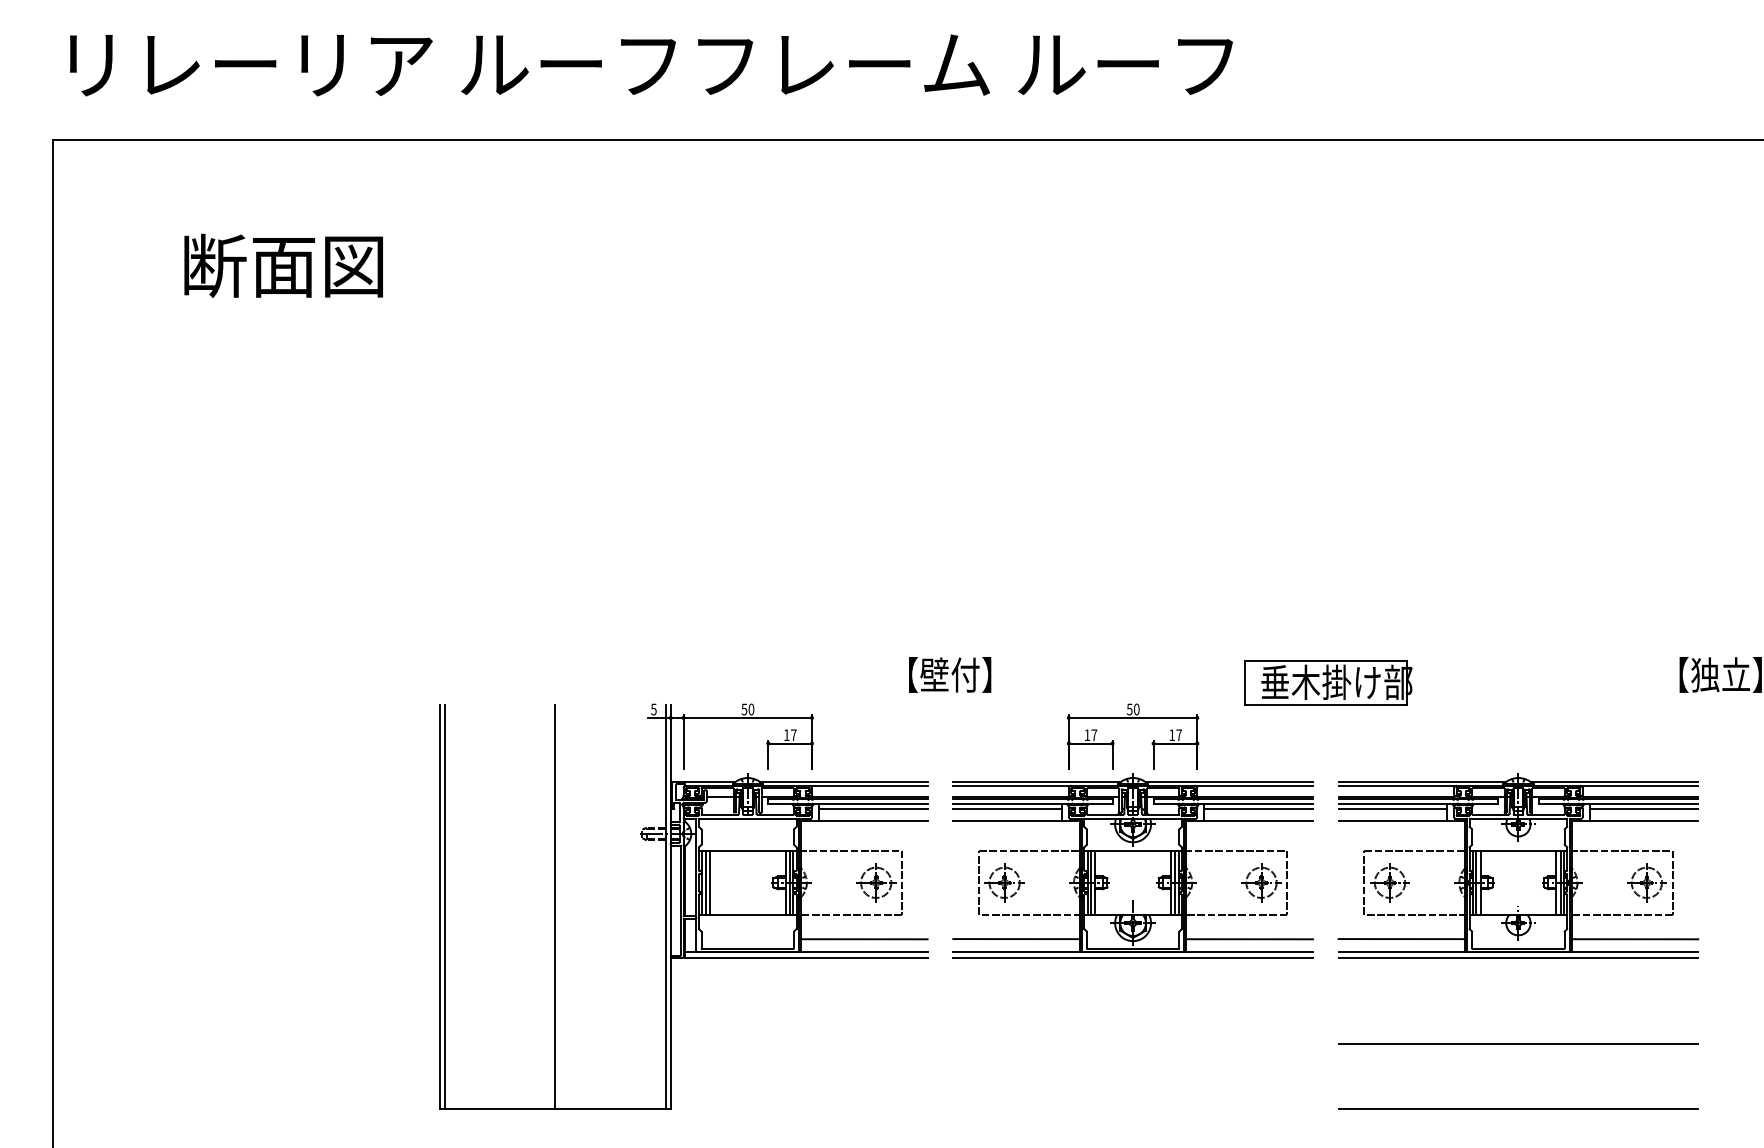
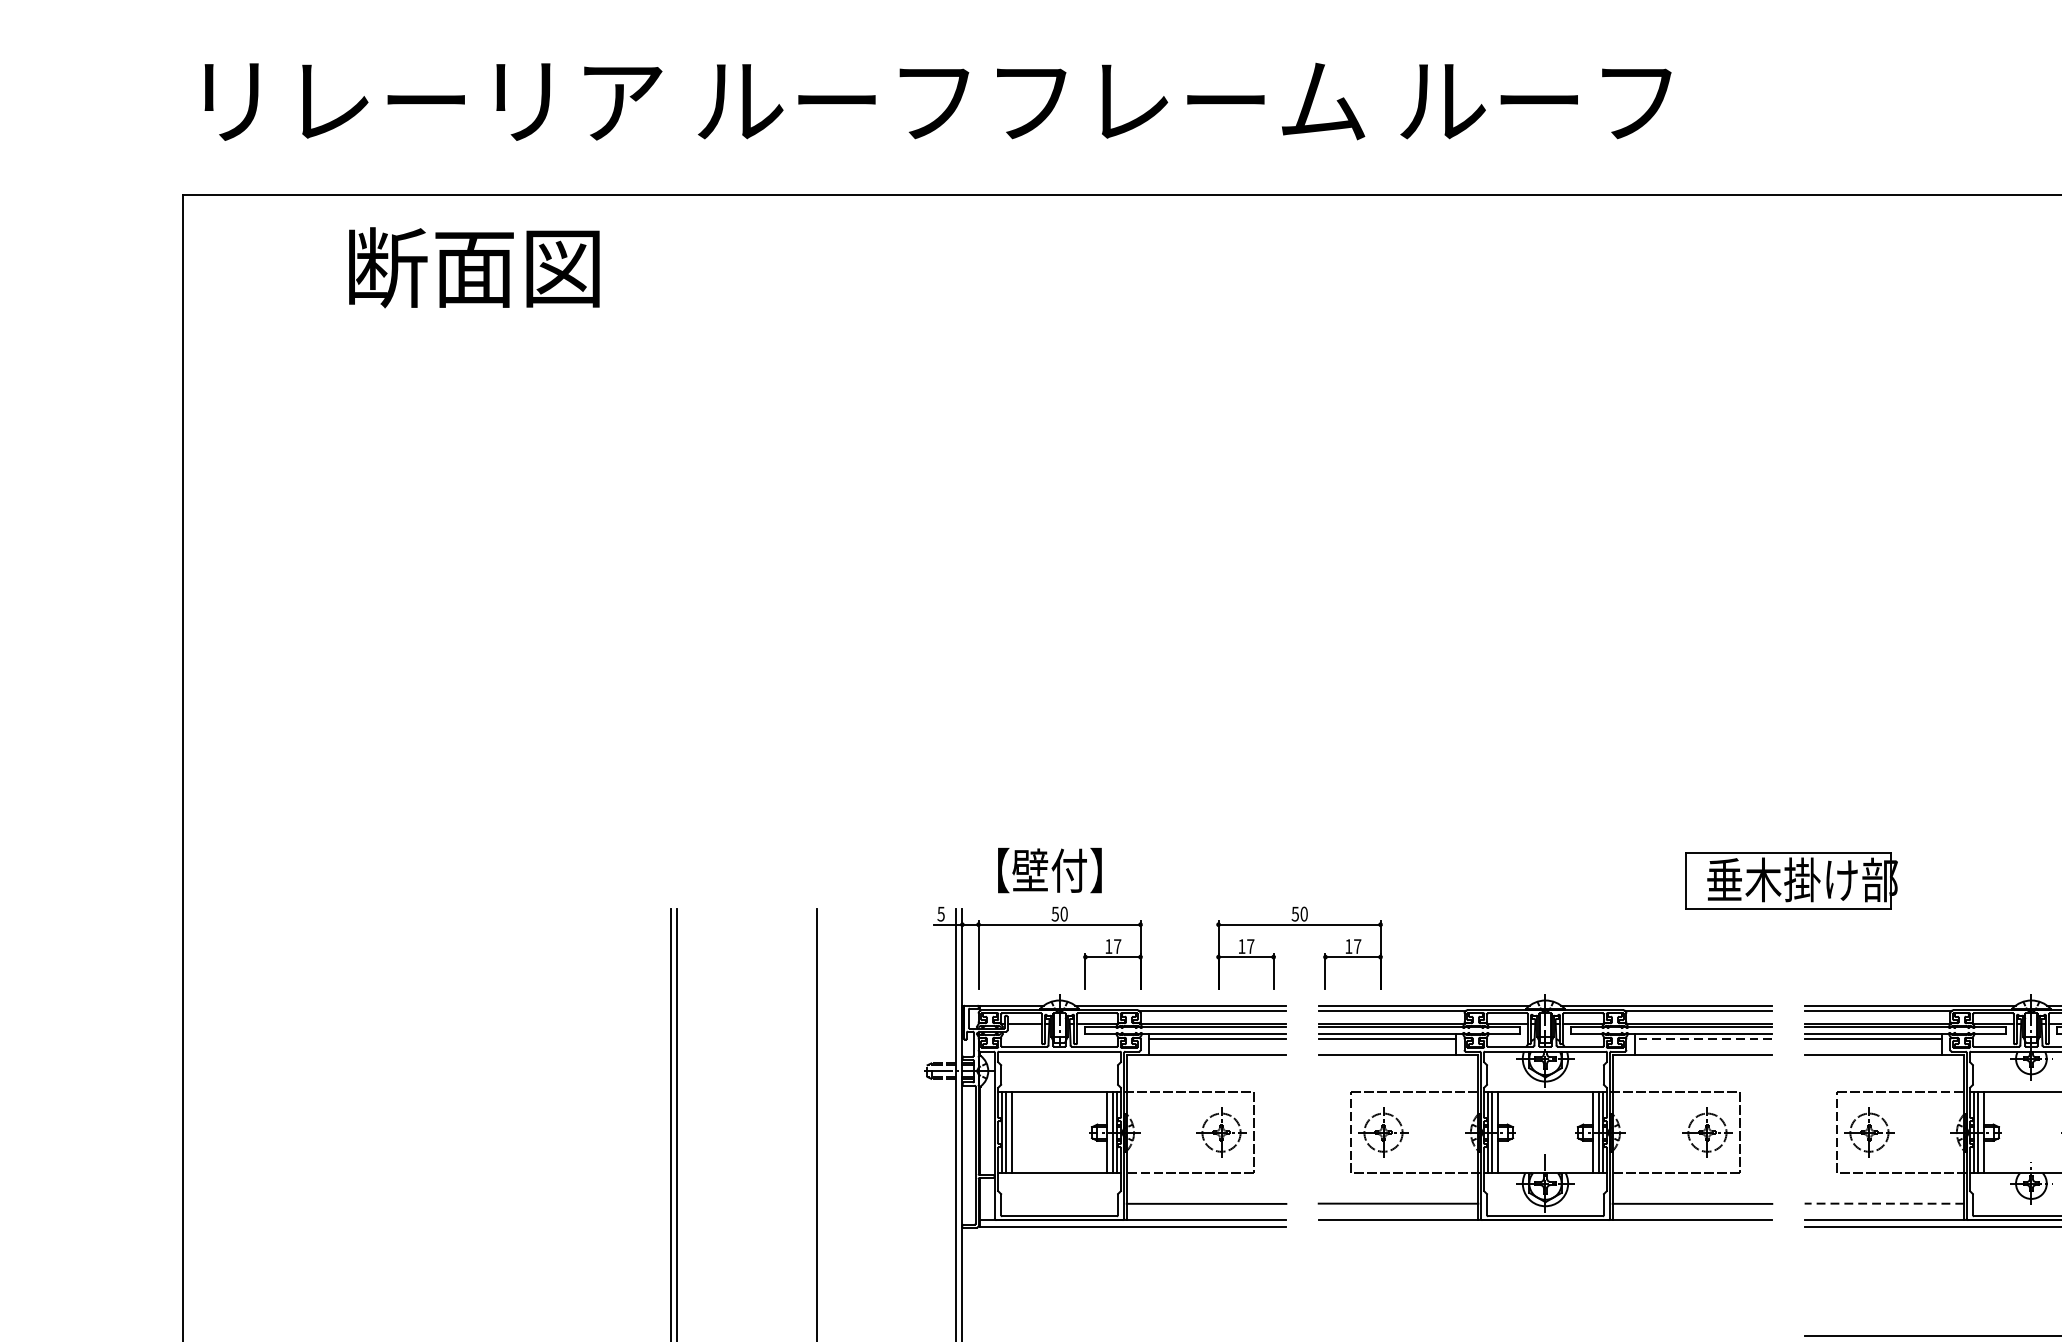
text: (283, 265) -> (474, 267), moved
text: (950, 674) -> (1050, 869), moved
part: (1132, 718) -> (1298, 925), moved
line: (1258, 808) -> (1703, 1038), solid -> dashed
line: (1401, 939) -> (1883, 1204), solid -> dashed
line: (1132, 957) -> (1544, 1226), removed

